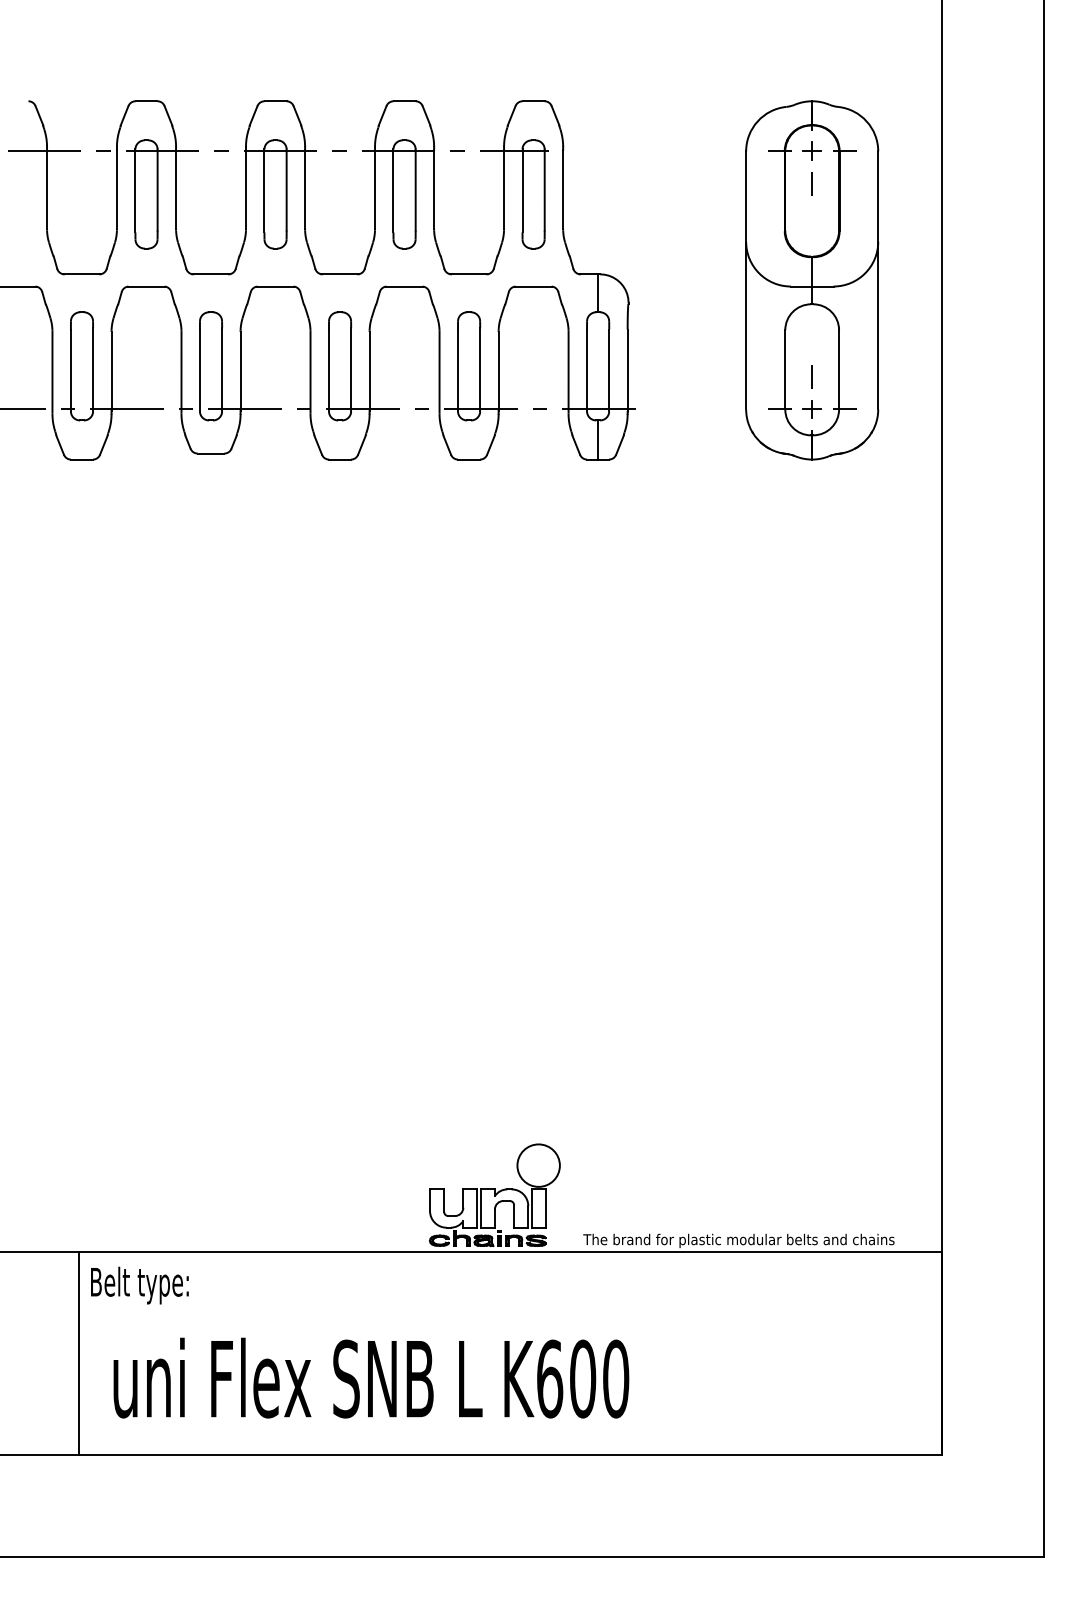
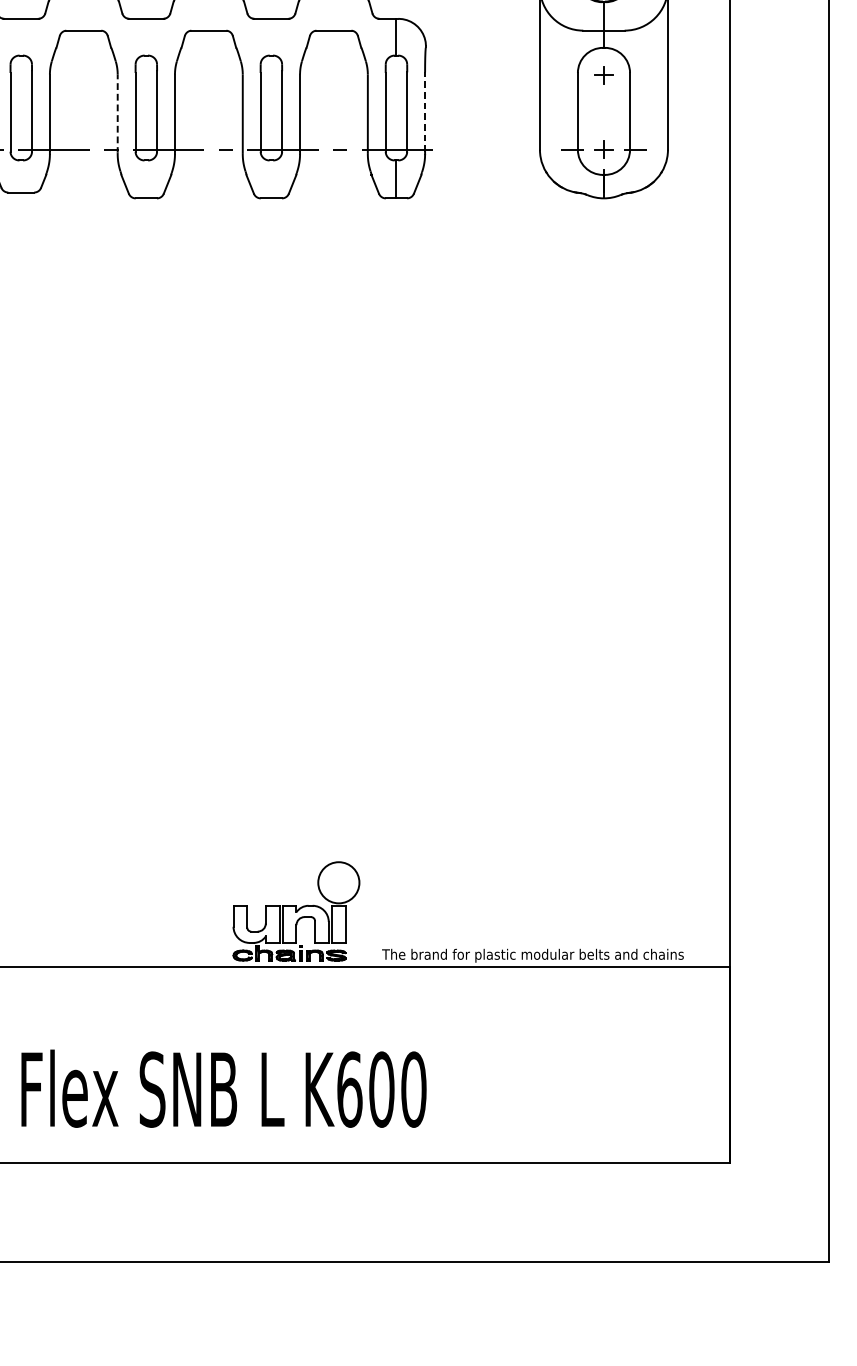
part: (811, 332) -> (603, 75), added
line: (627, 370) -> (424, 112), solid -> dashed
line: (310, 373) -> (117, 114), solid -> dashed
line: (811, 376) -> (603, 117), removed

